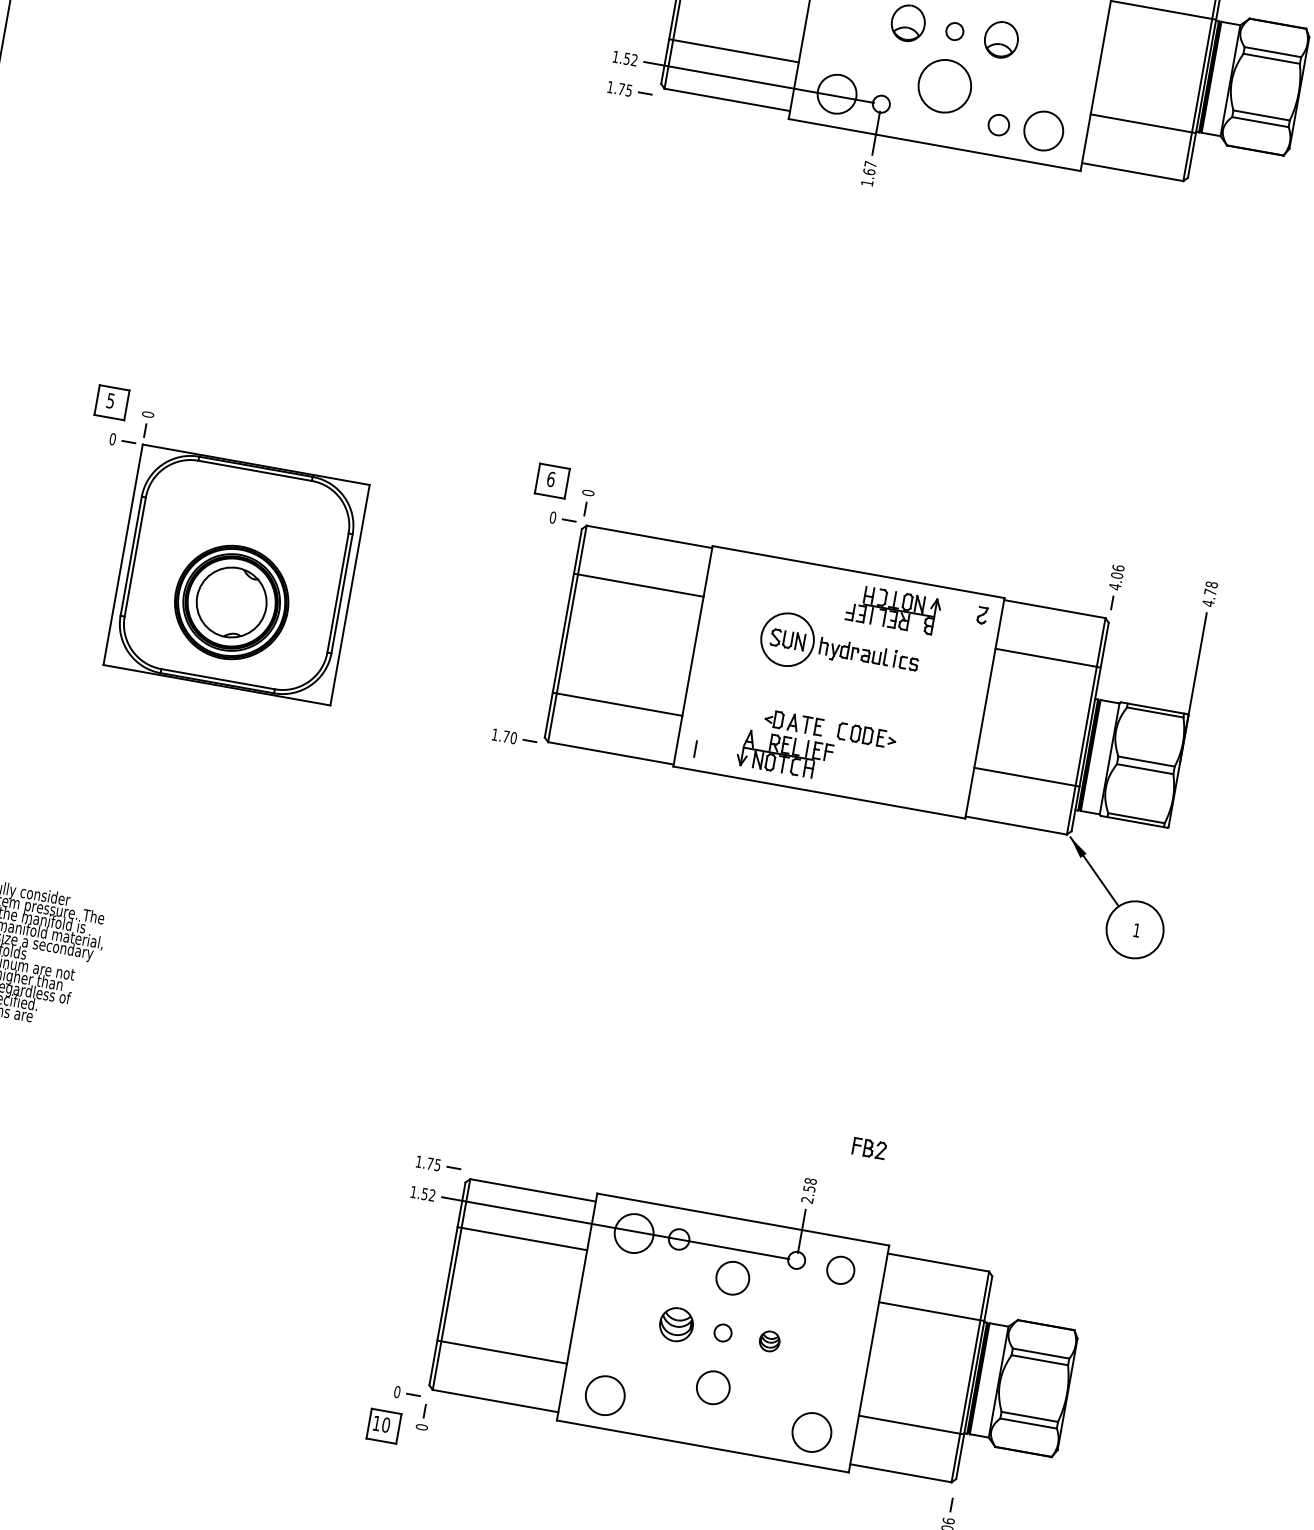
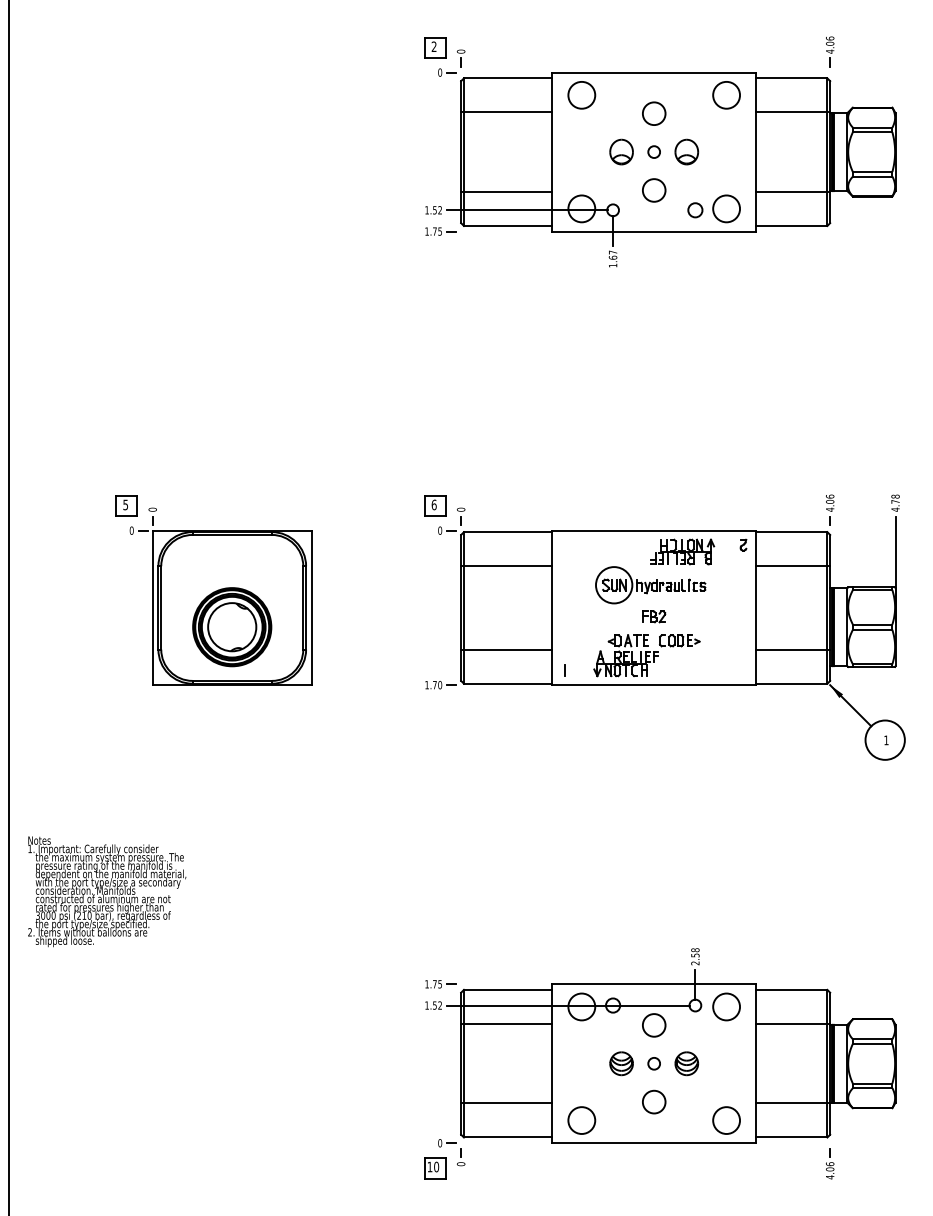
circle: (945, 86) -> (654, 190), size x0.62
part: (869, 1148) -> (654, 616), moved
circle: (840, 1269) -> (726, 1006), size x1.43
part: (769, 1340) -> (686, 1063), size x1.67

